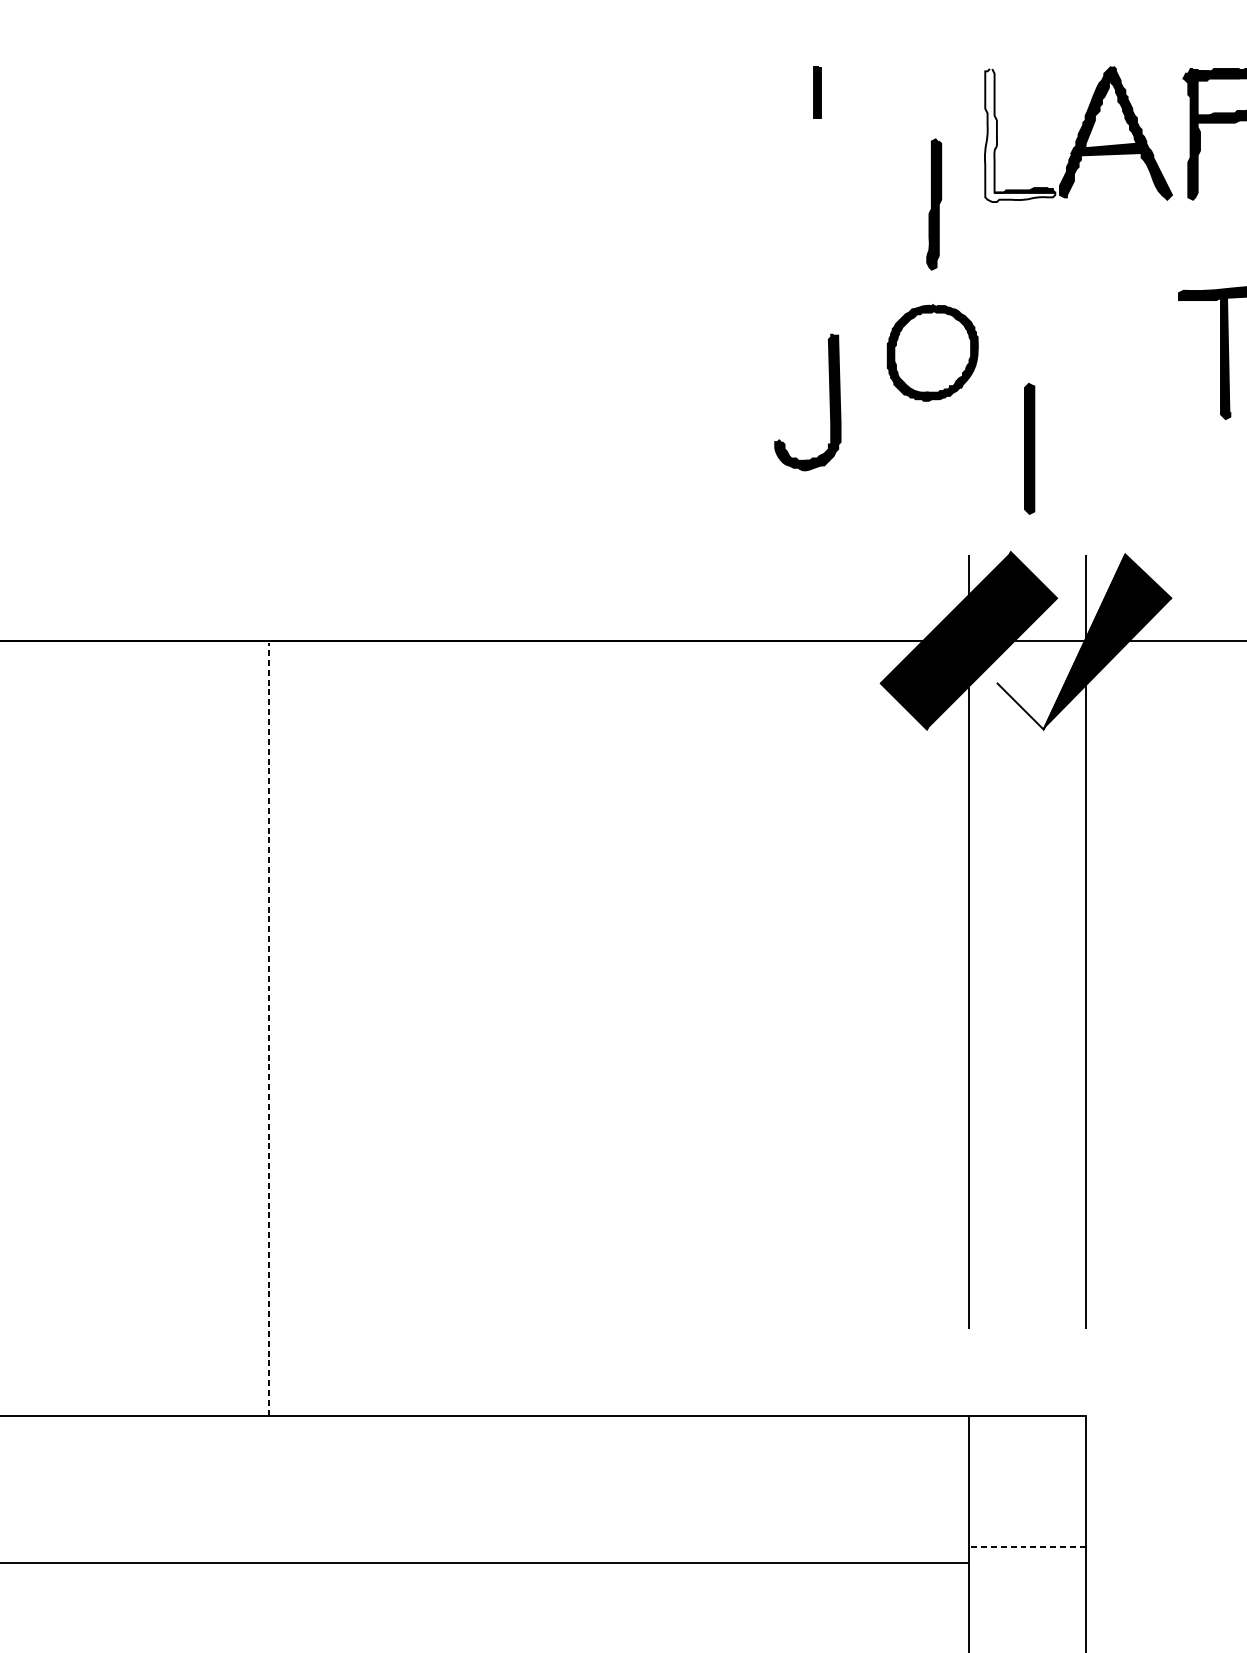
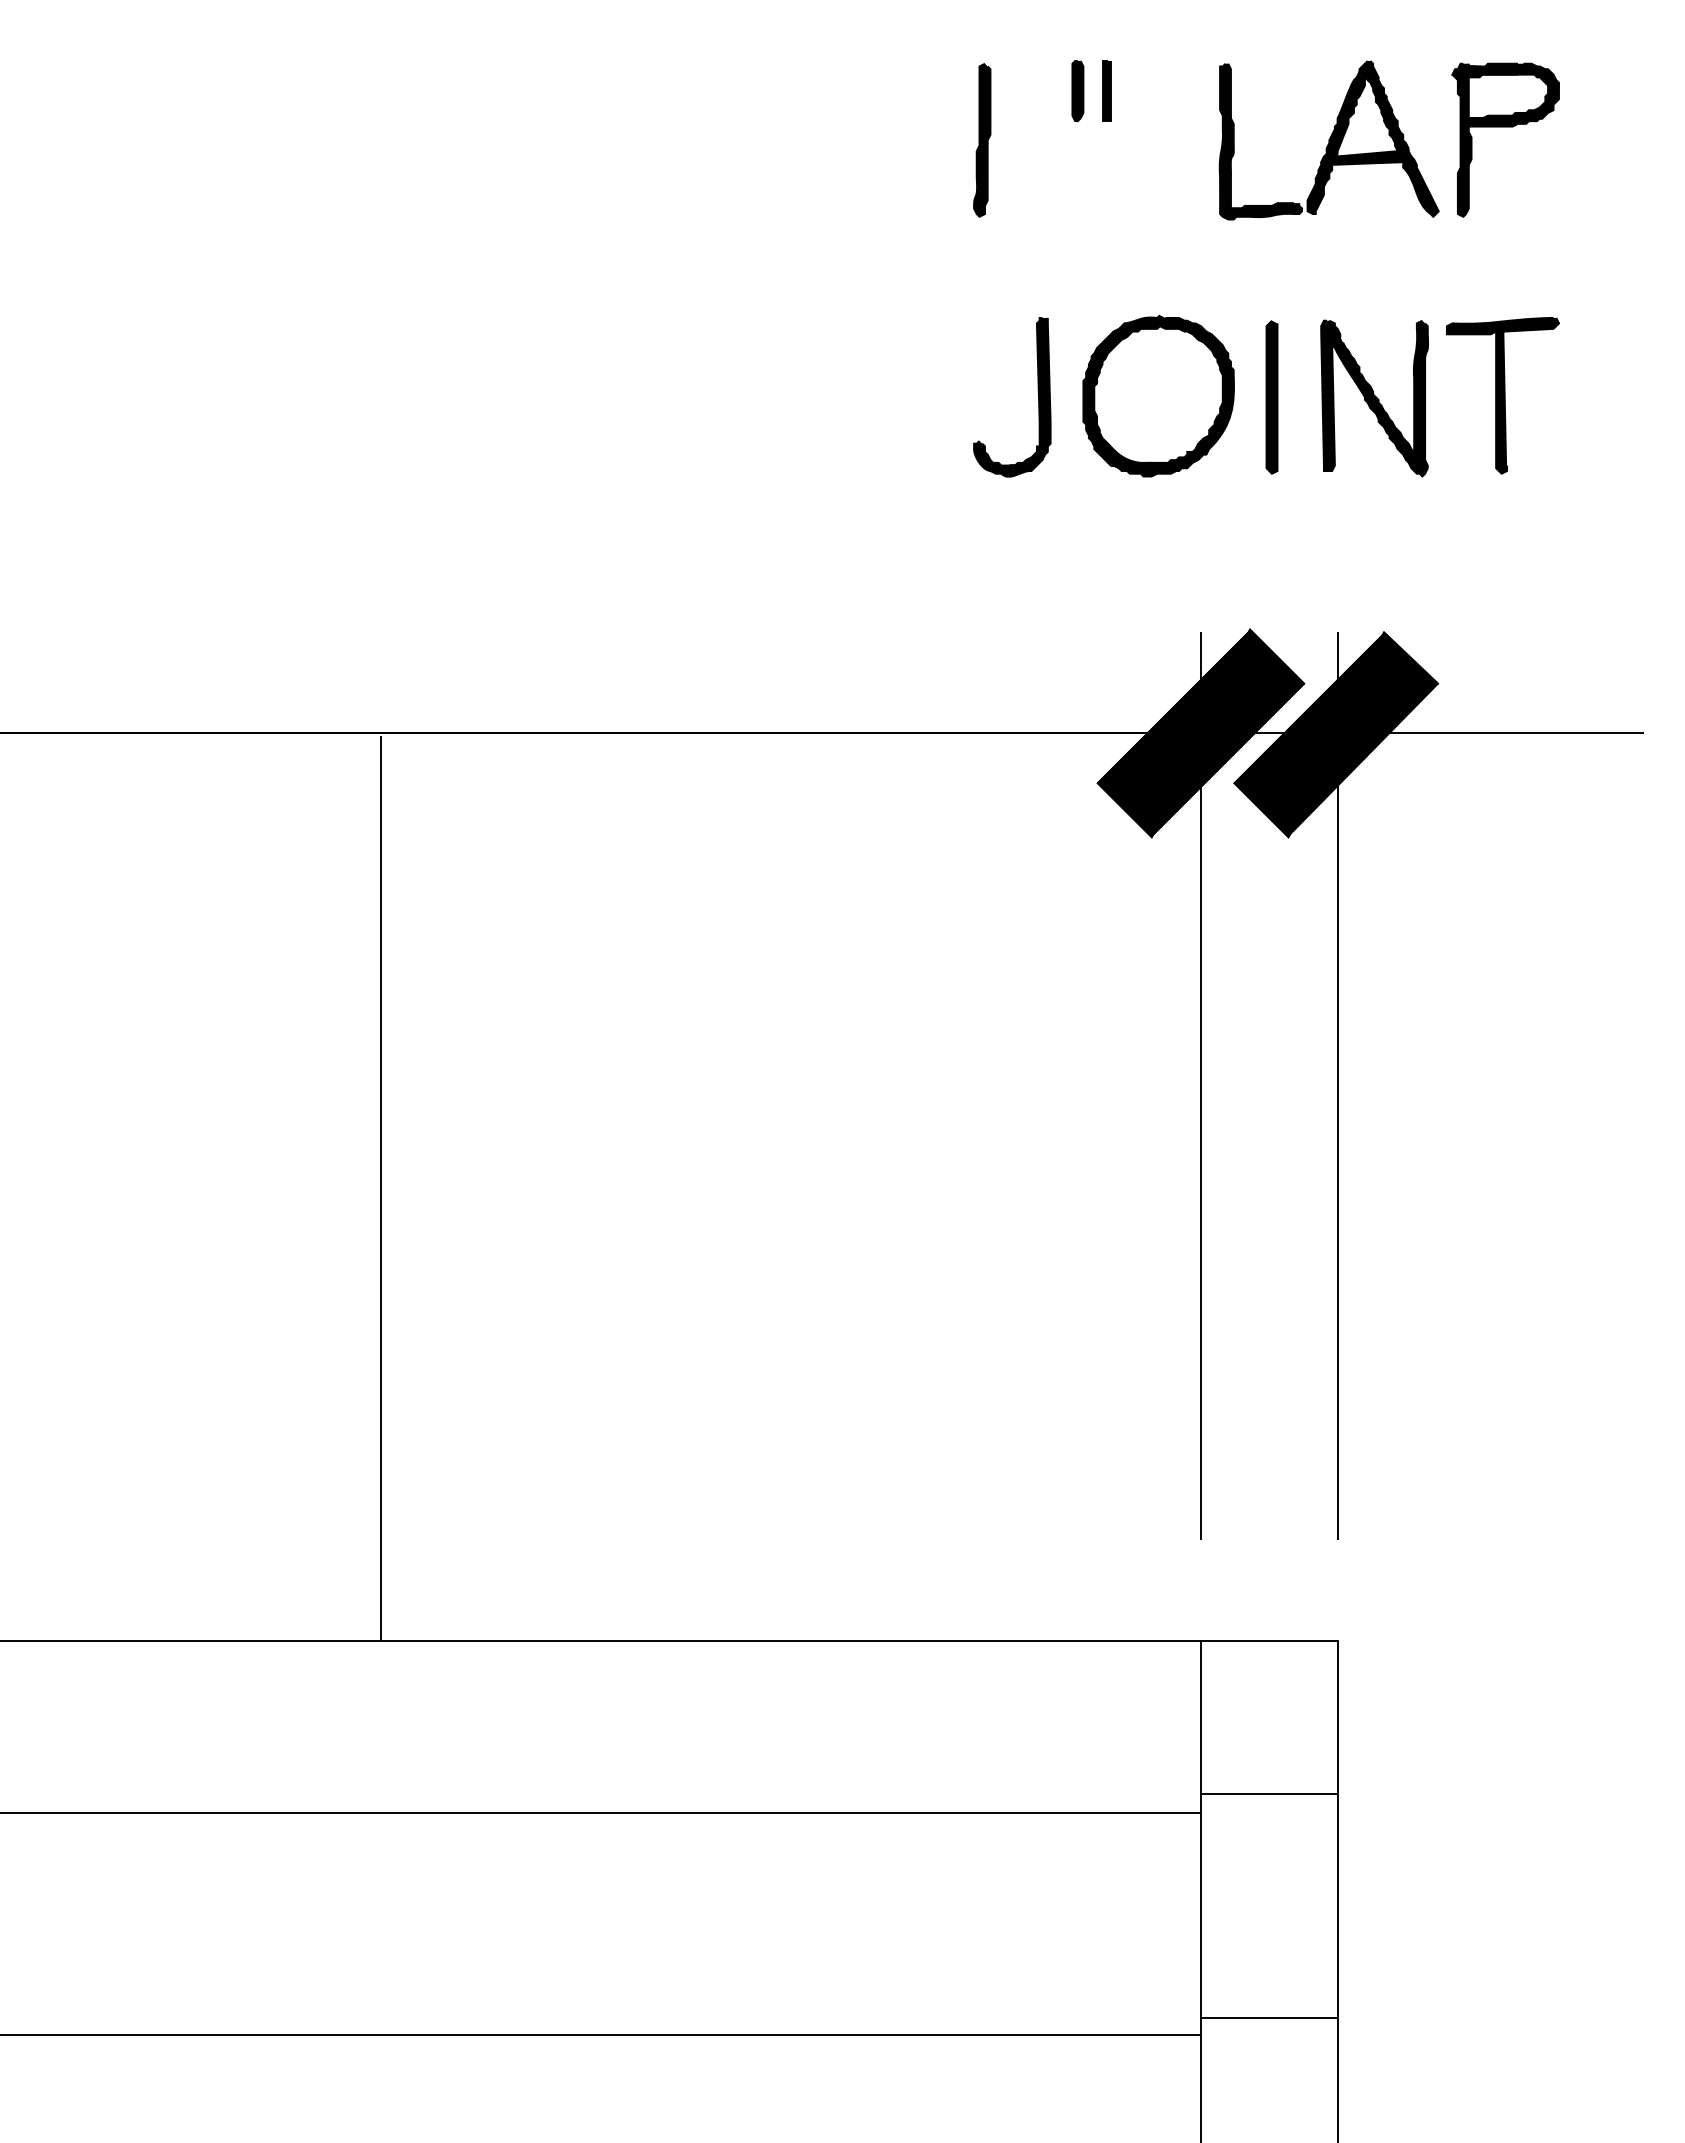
part: (817, 91) -> (1106, 90), moved
part: (863, 92) -> (1077, 91), added
fill: (1019, 135) -> (1260, 141), added
part: (934, 204) -> (982, 140), moved
part: (932, 352) -> (1158, 395), size x1.43
part: (1117, 354) -> (1374, 398), added
part: (829, 398) -> (1037, 392), moved
part: (1029, 448) -> (1271, 397), moved
fill: (1060, 641) -> (1308, 734), added
line: (268, 1029) -> (380, 1188), dashed -> solid
line: (1026, 1546) -> (1268, 1794), dashed -> solid

